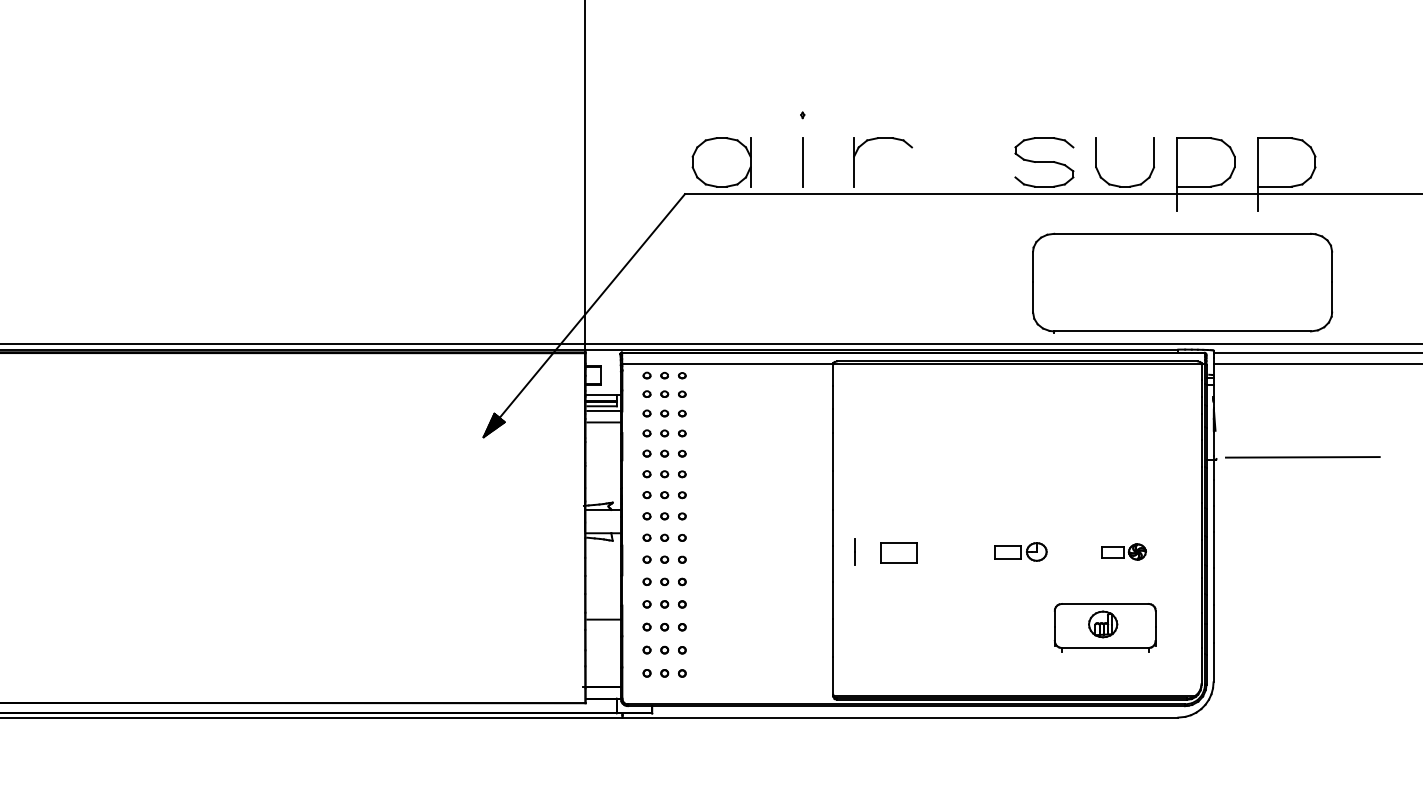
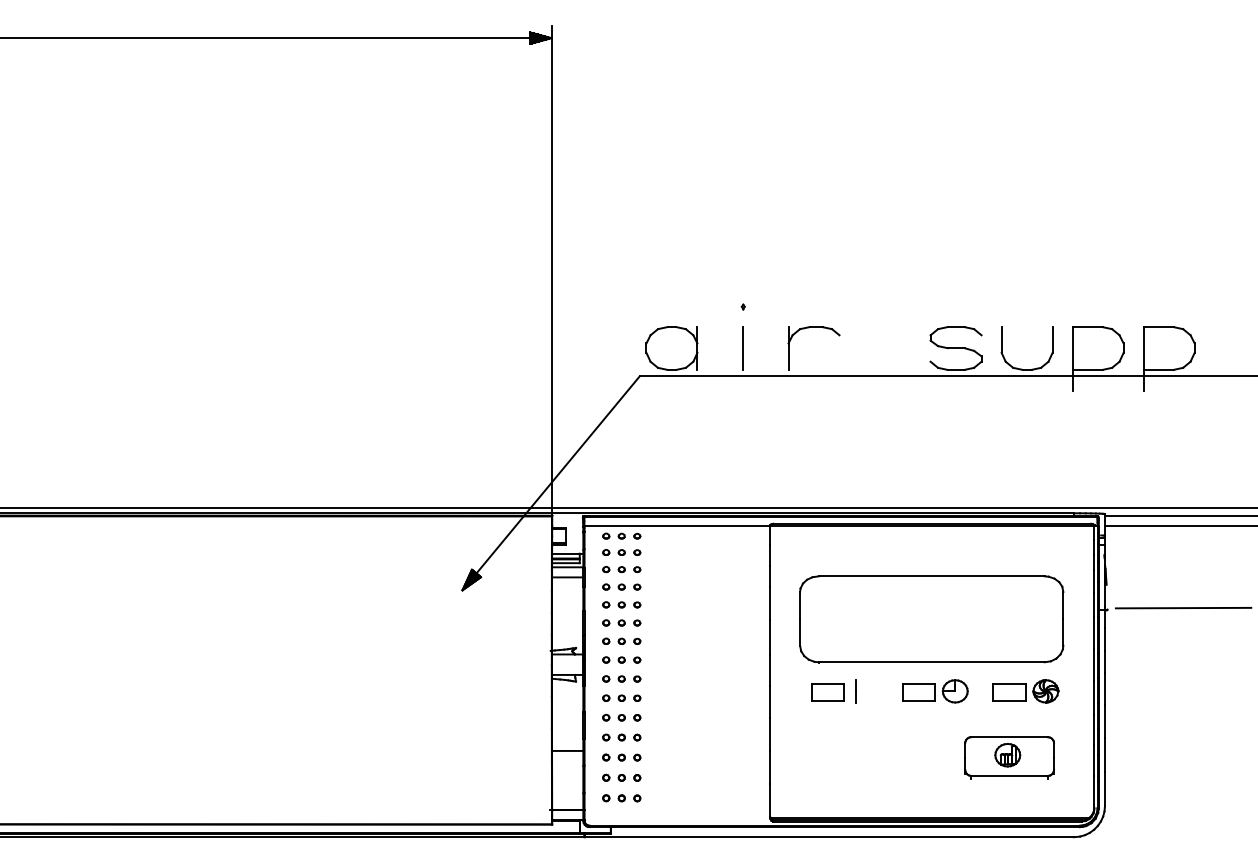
part: (1182, 282) -> (931, 619), moved
line: (854, 552) -> (855, 691), moved
part: (1021, 552) -> (935, 691), size x1.43
part: (1123, 552) -> (1025, 691), size x1.67

